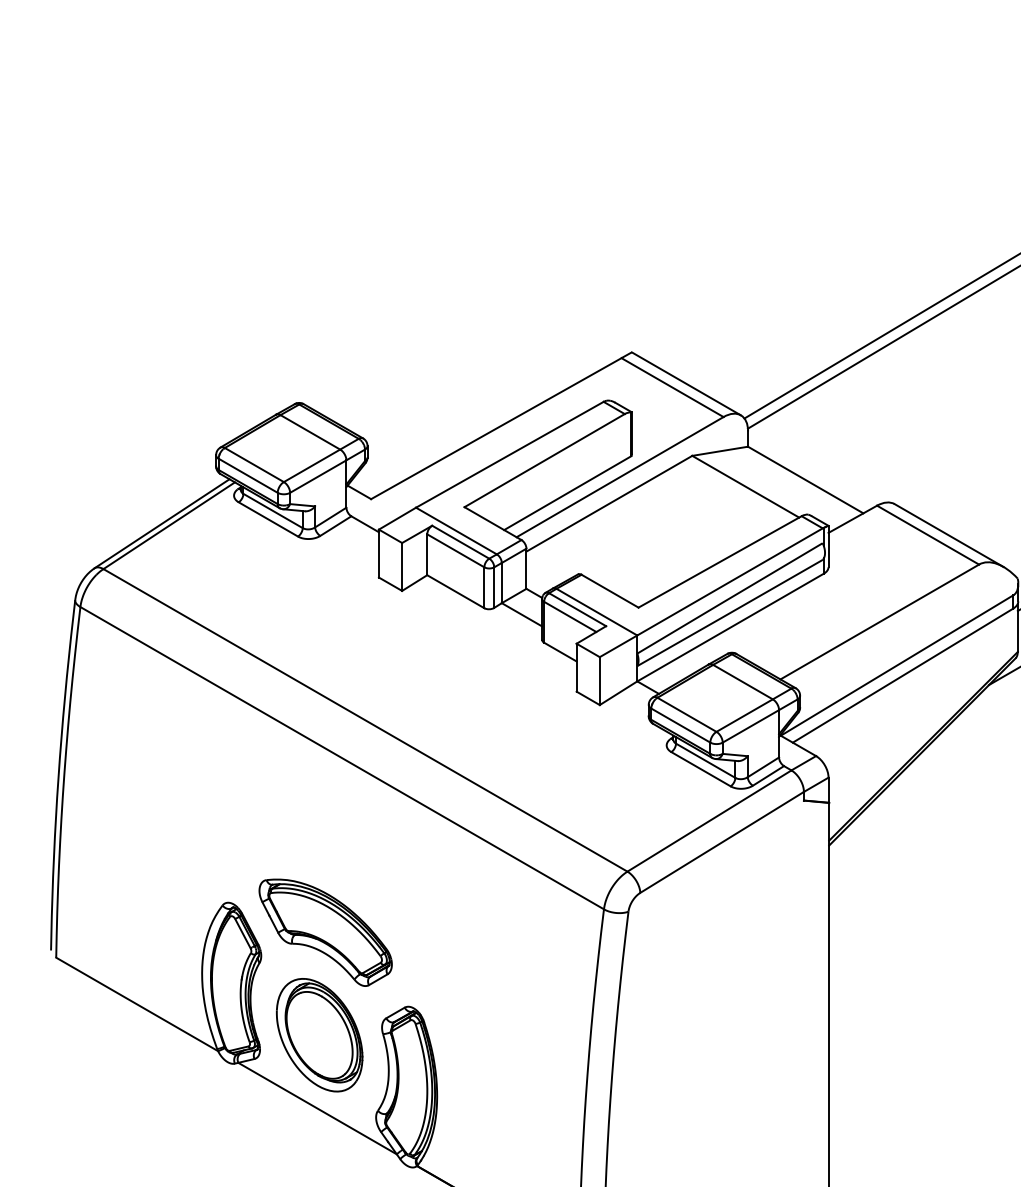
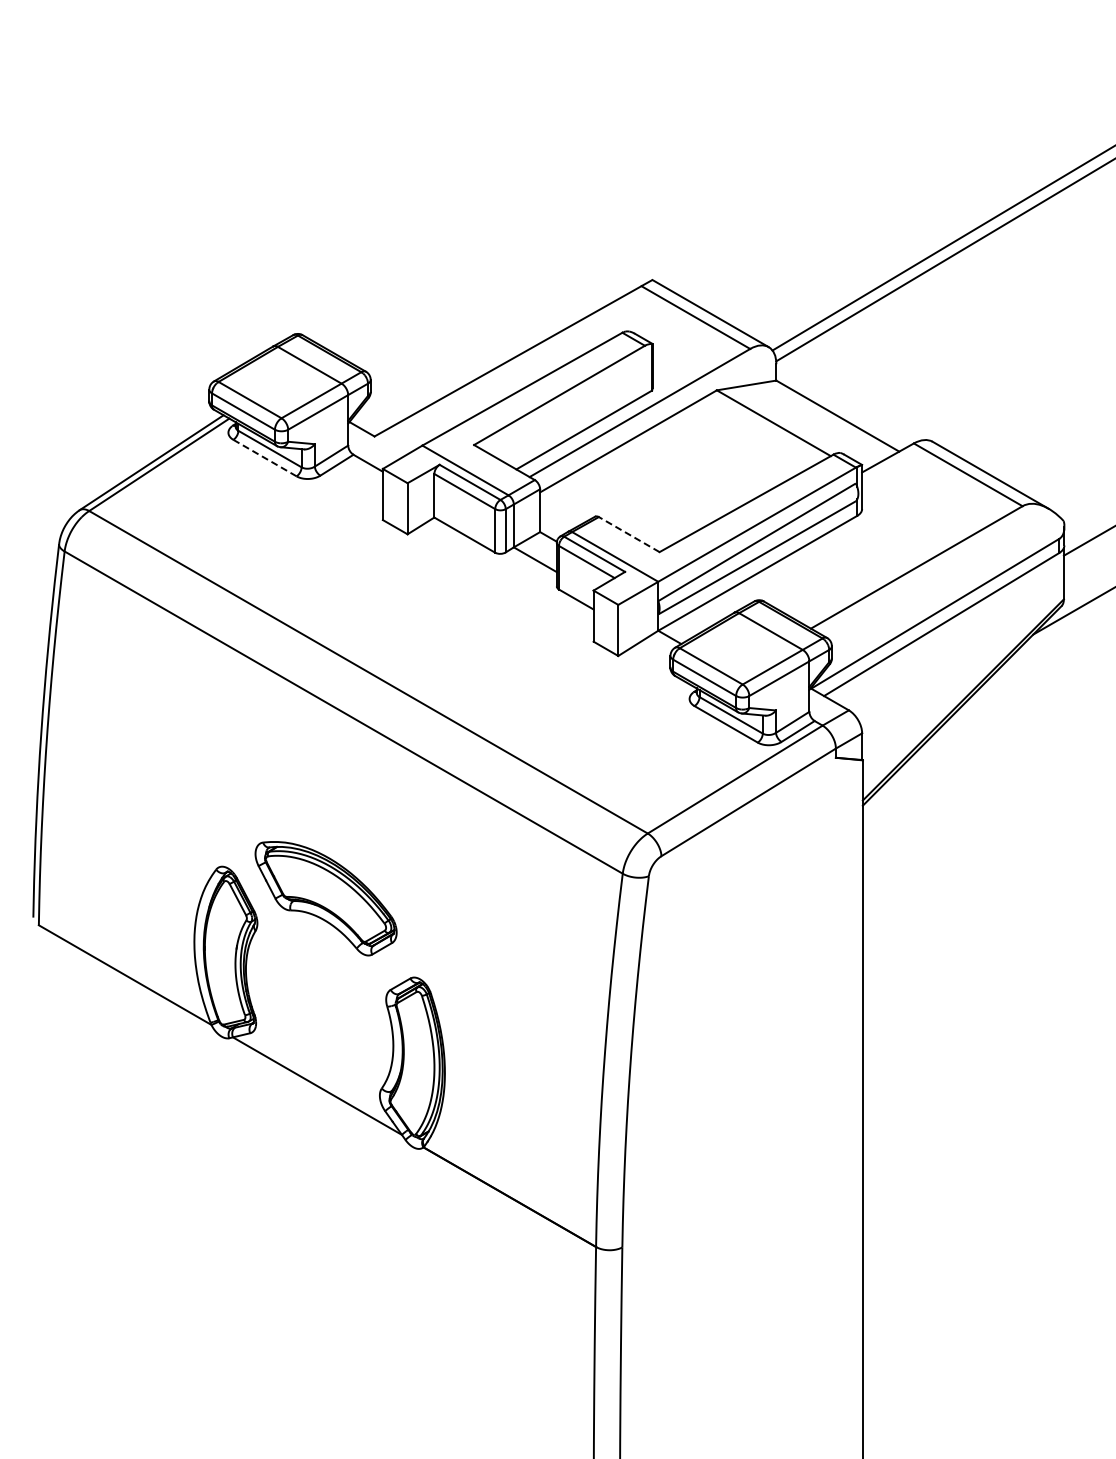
line: (267, 519) -> (264, 458), solid -> dashed
line: (609, 591) -> (628, 534), solid -> dashed
part: (319, 1034) -> (319, 1007), removed

